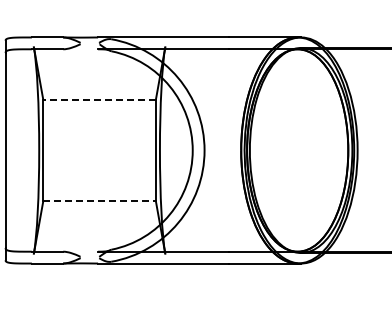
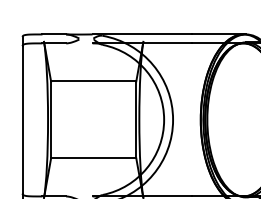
line: (99, 99) -> (93, 81), dashed -> solid
line: (100, 201) -> (94, 158), dashed -> solid

